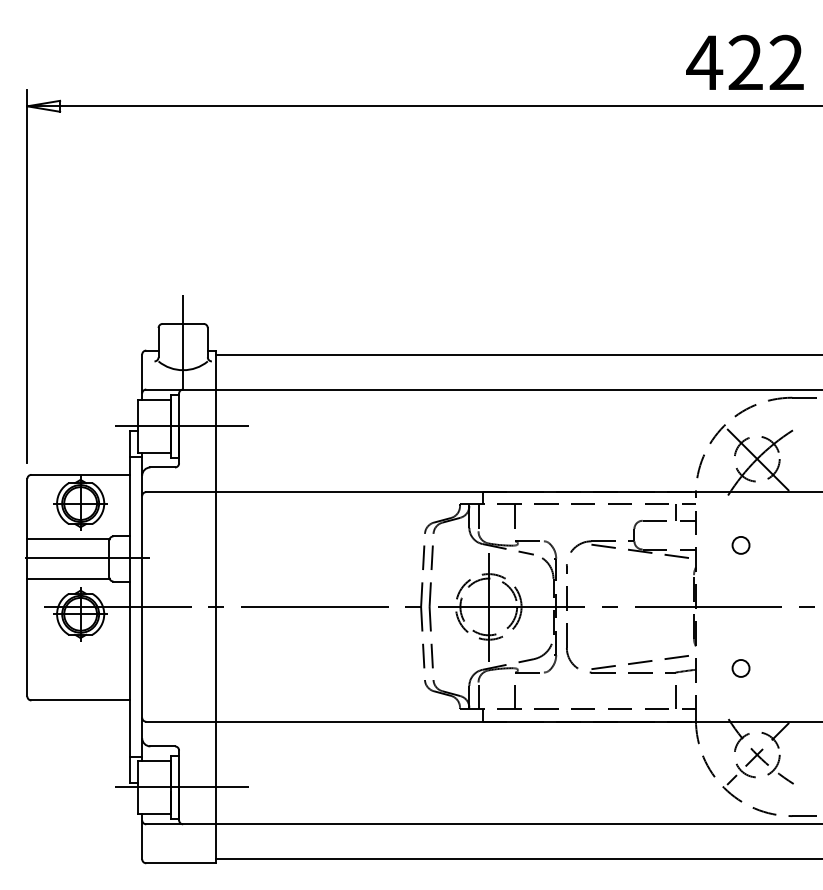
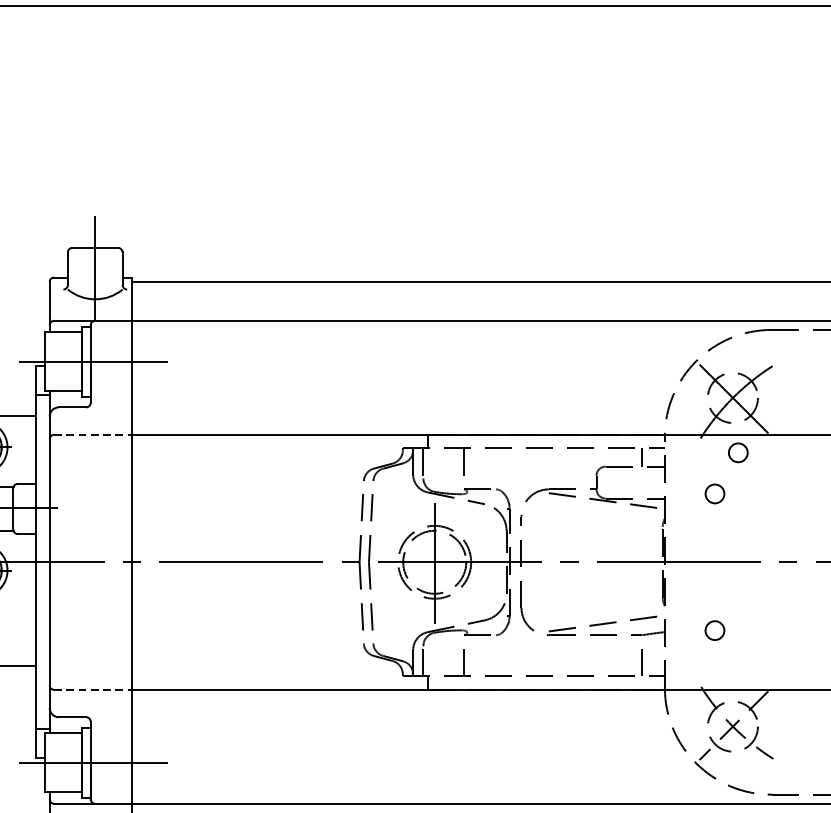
line: (181, 492) -> (93, 435), solid -> dashed
circle: (761, 508) -> (737, 452), added
line: (181, 721) -> (93, 689), solid -> dashed

